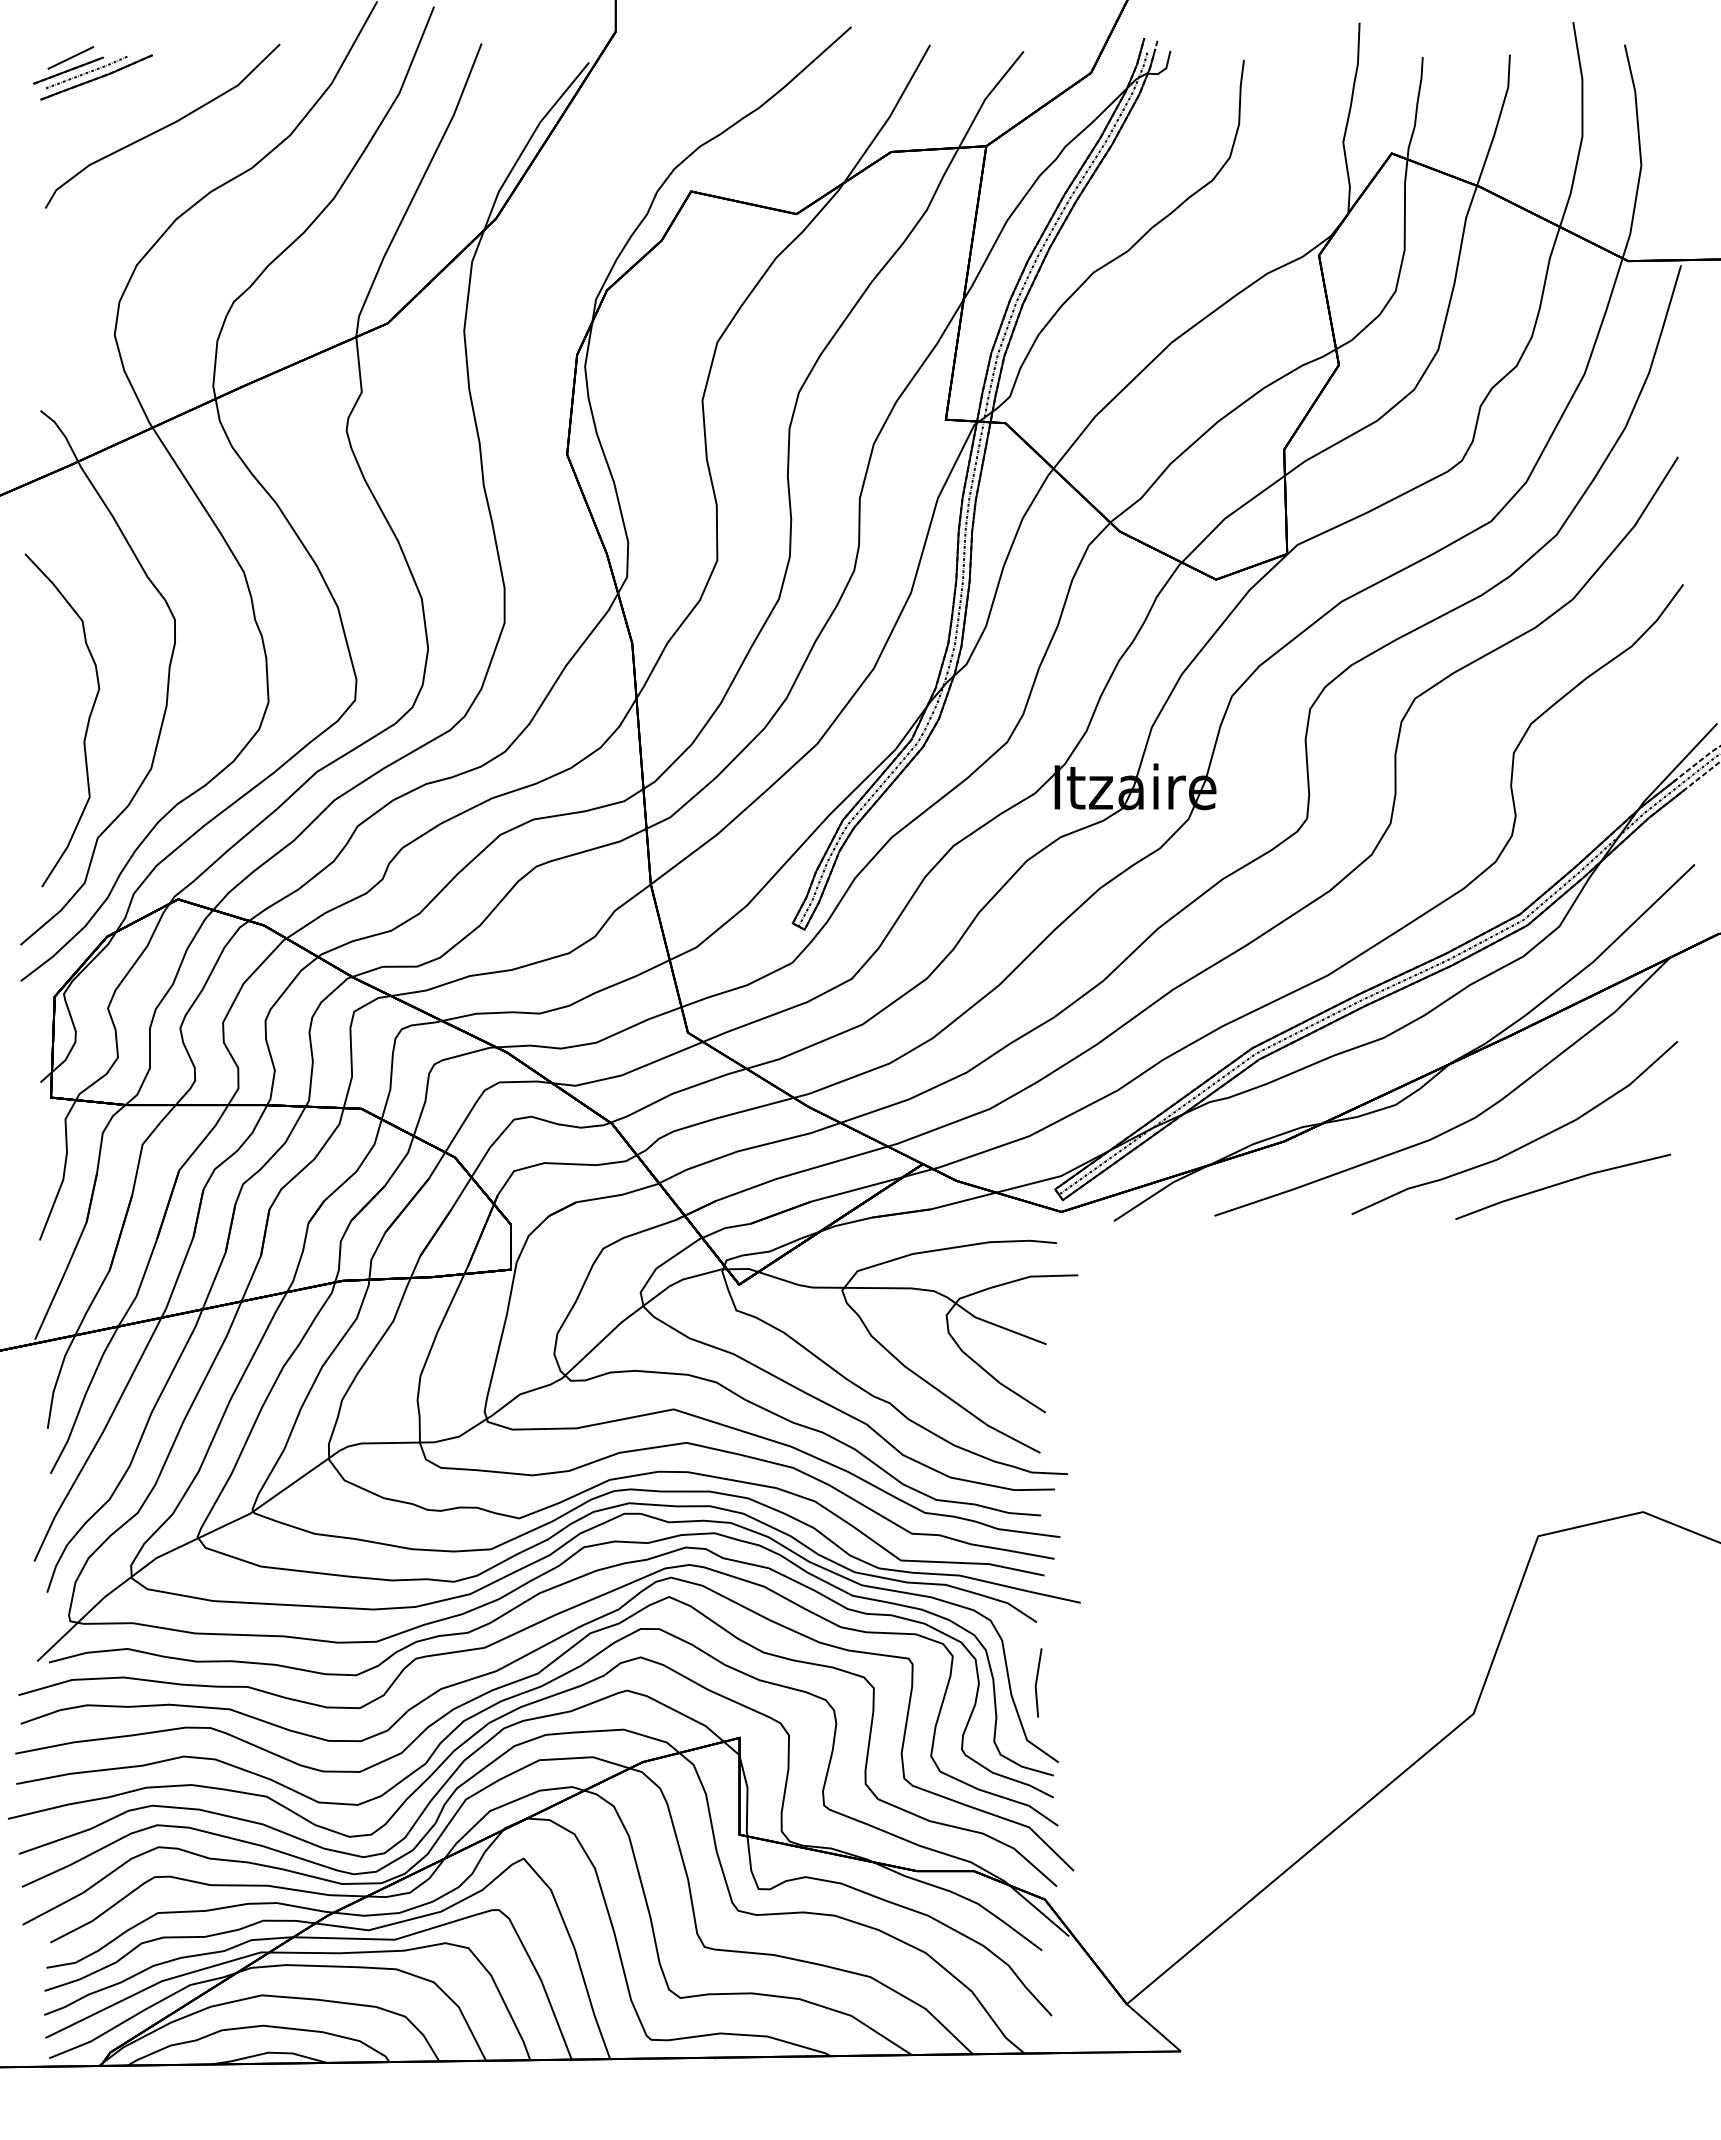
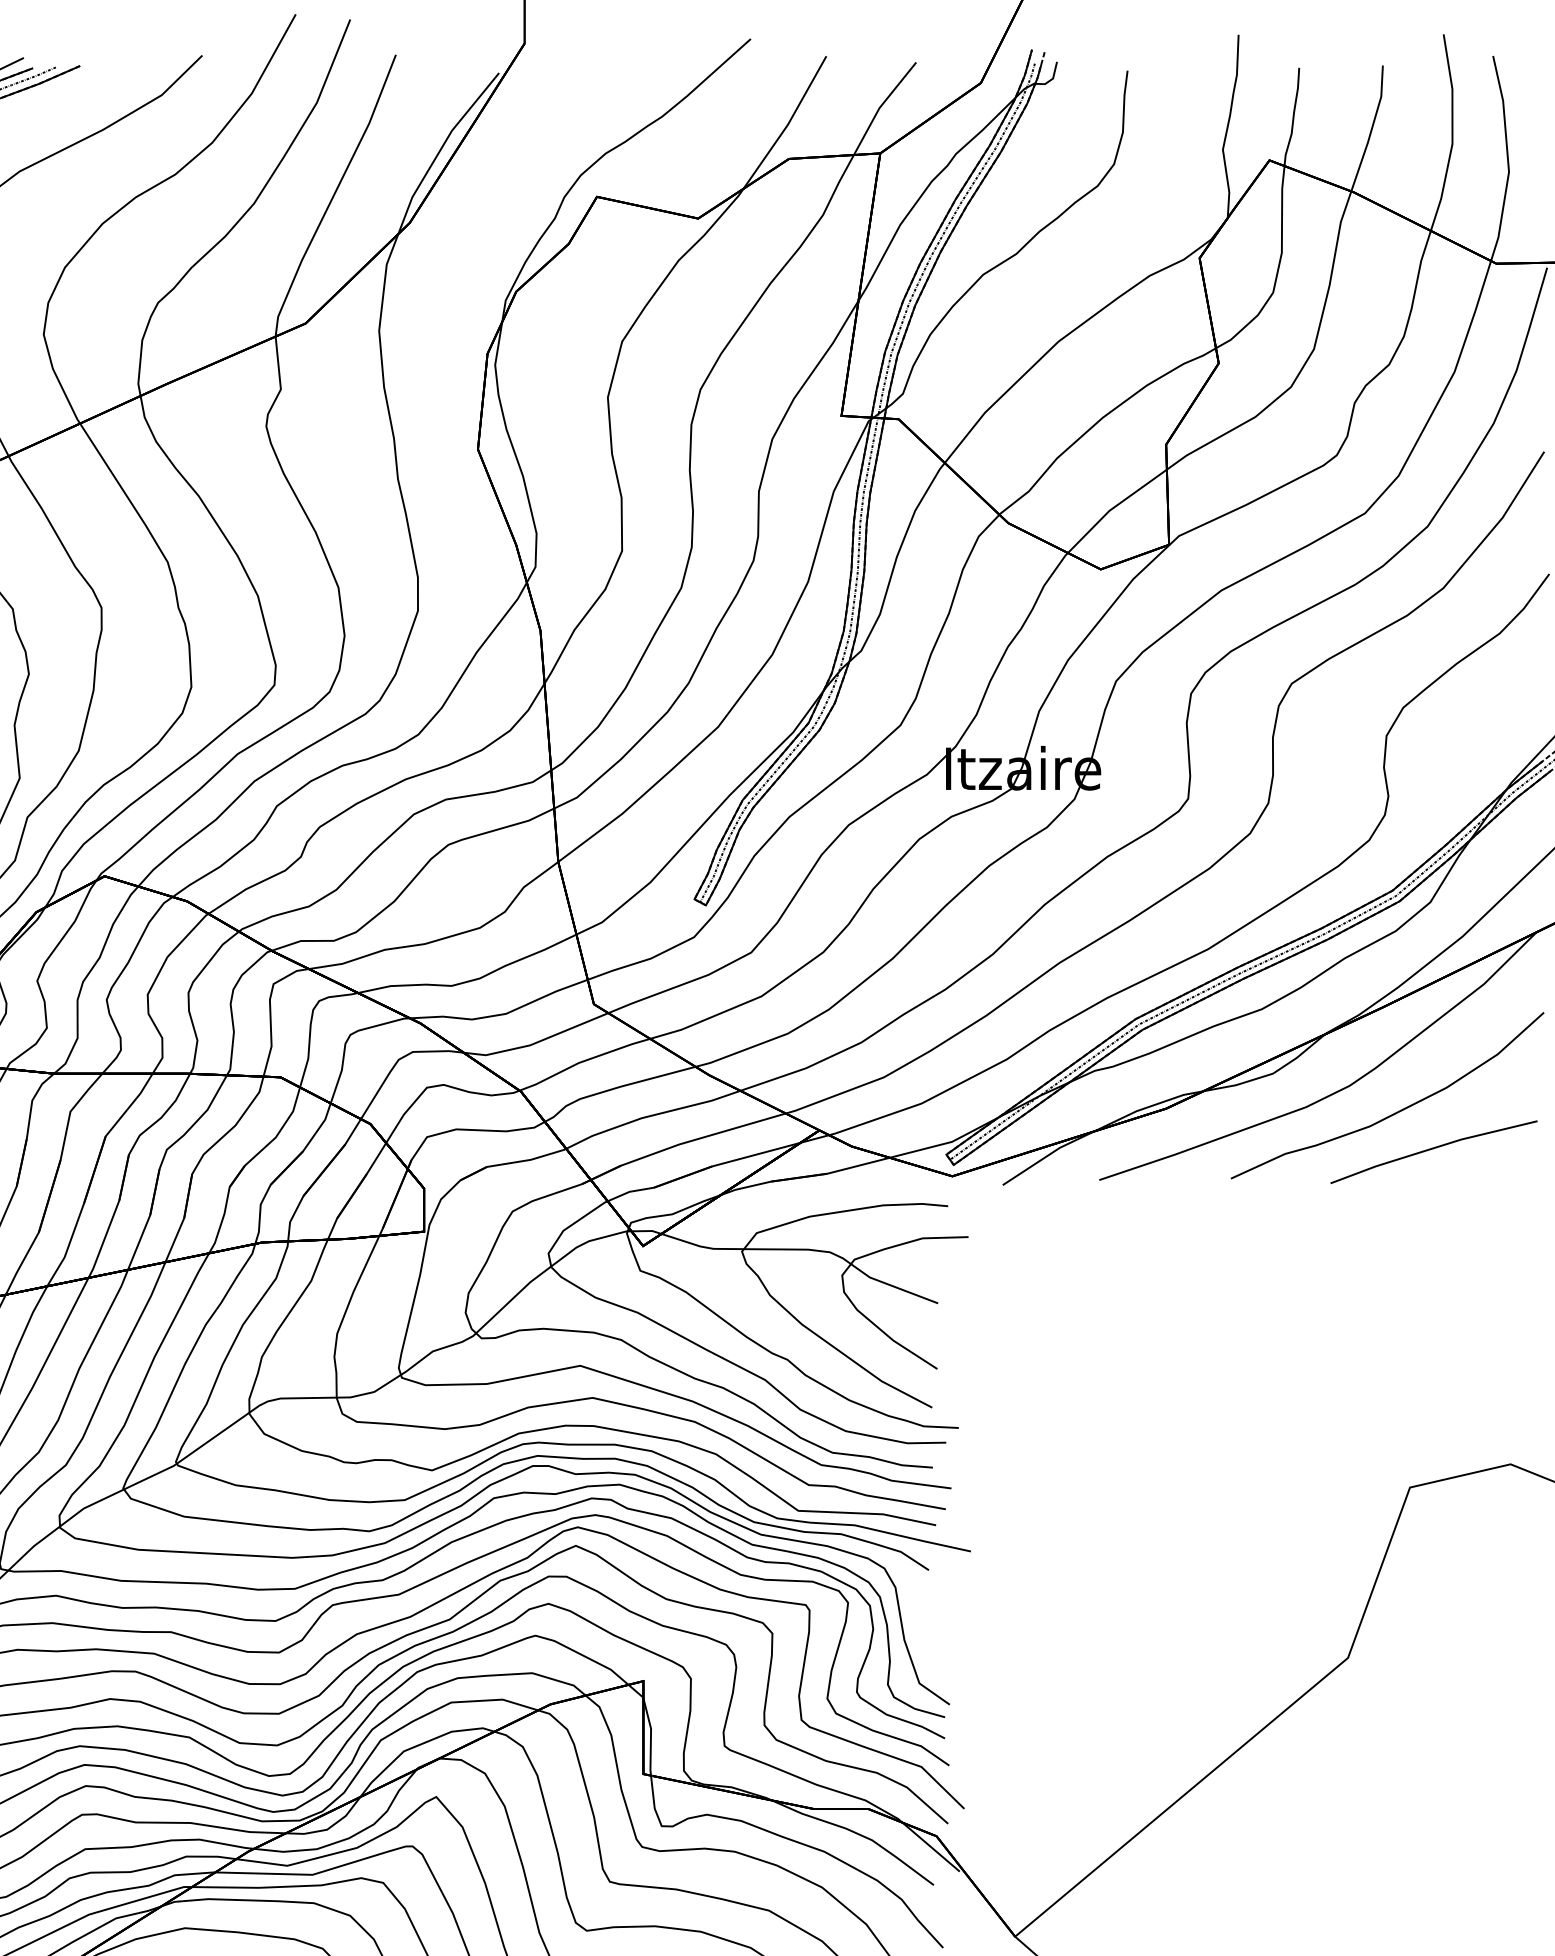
line: (1037, 1682) -> (929, 1627), removed

